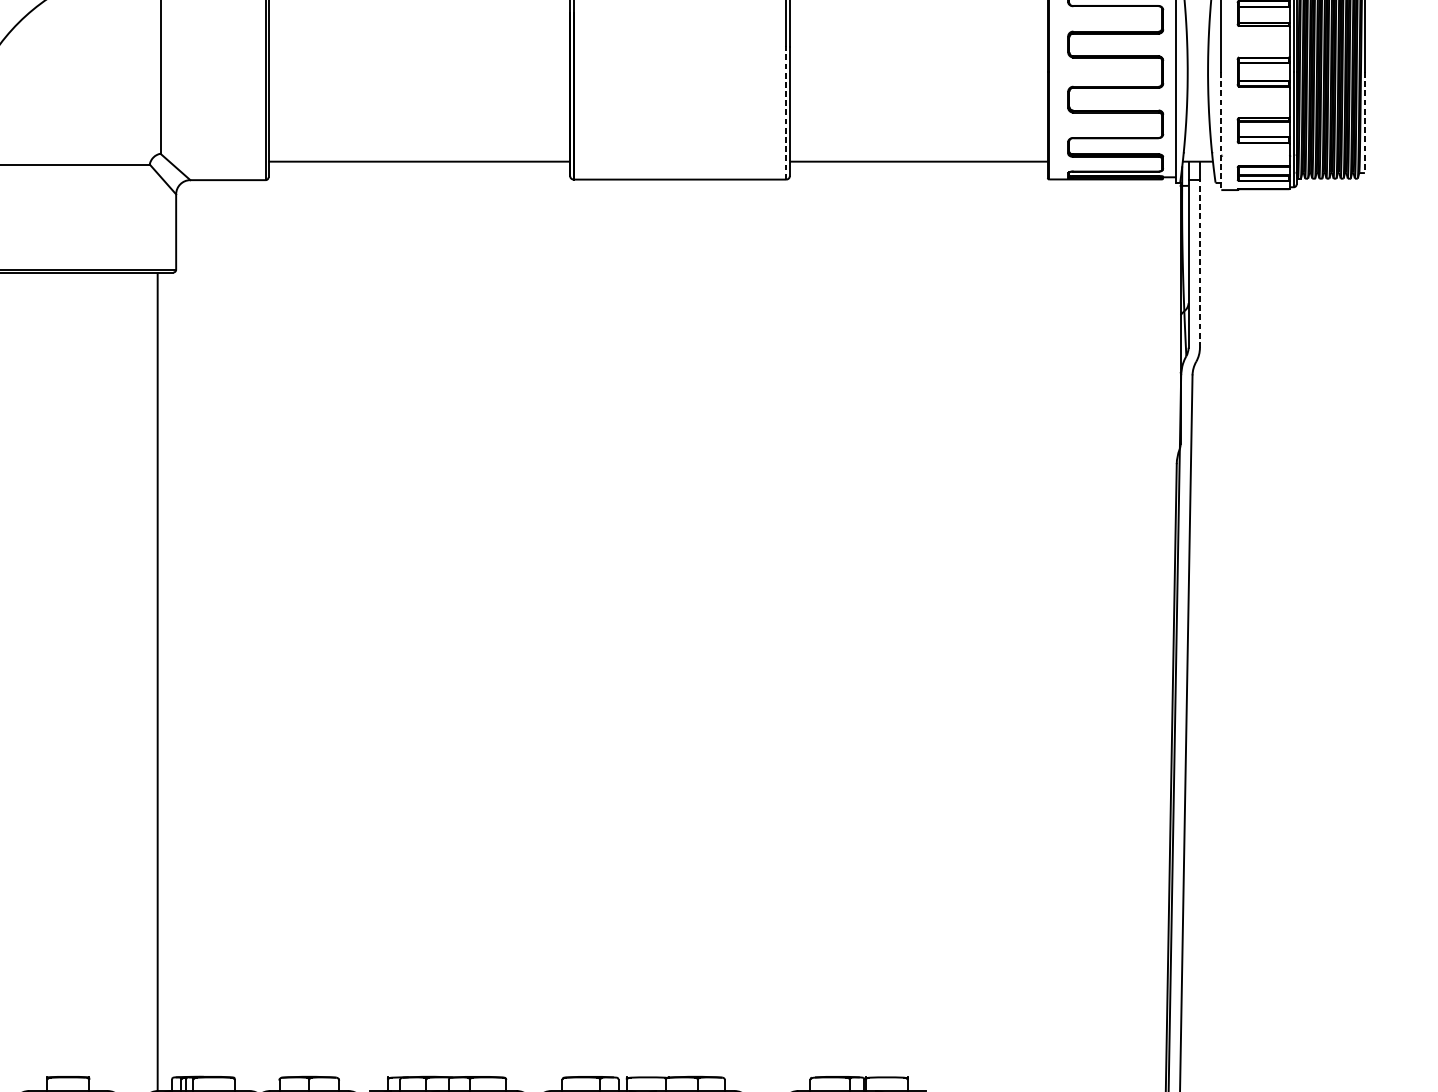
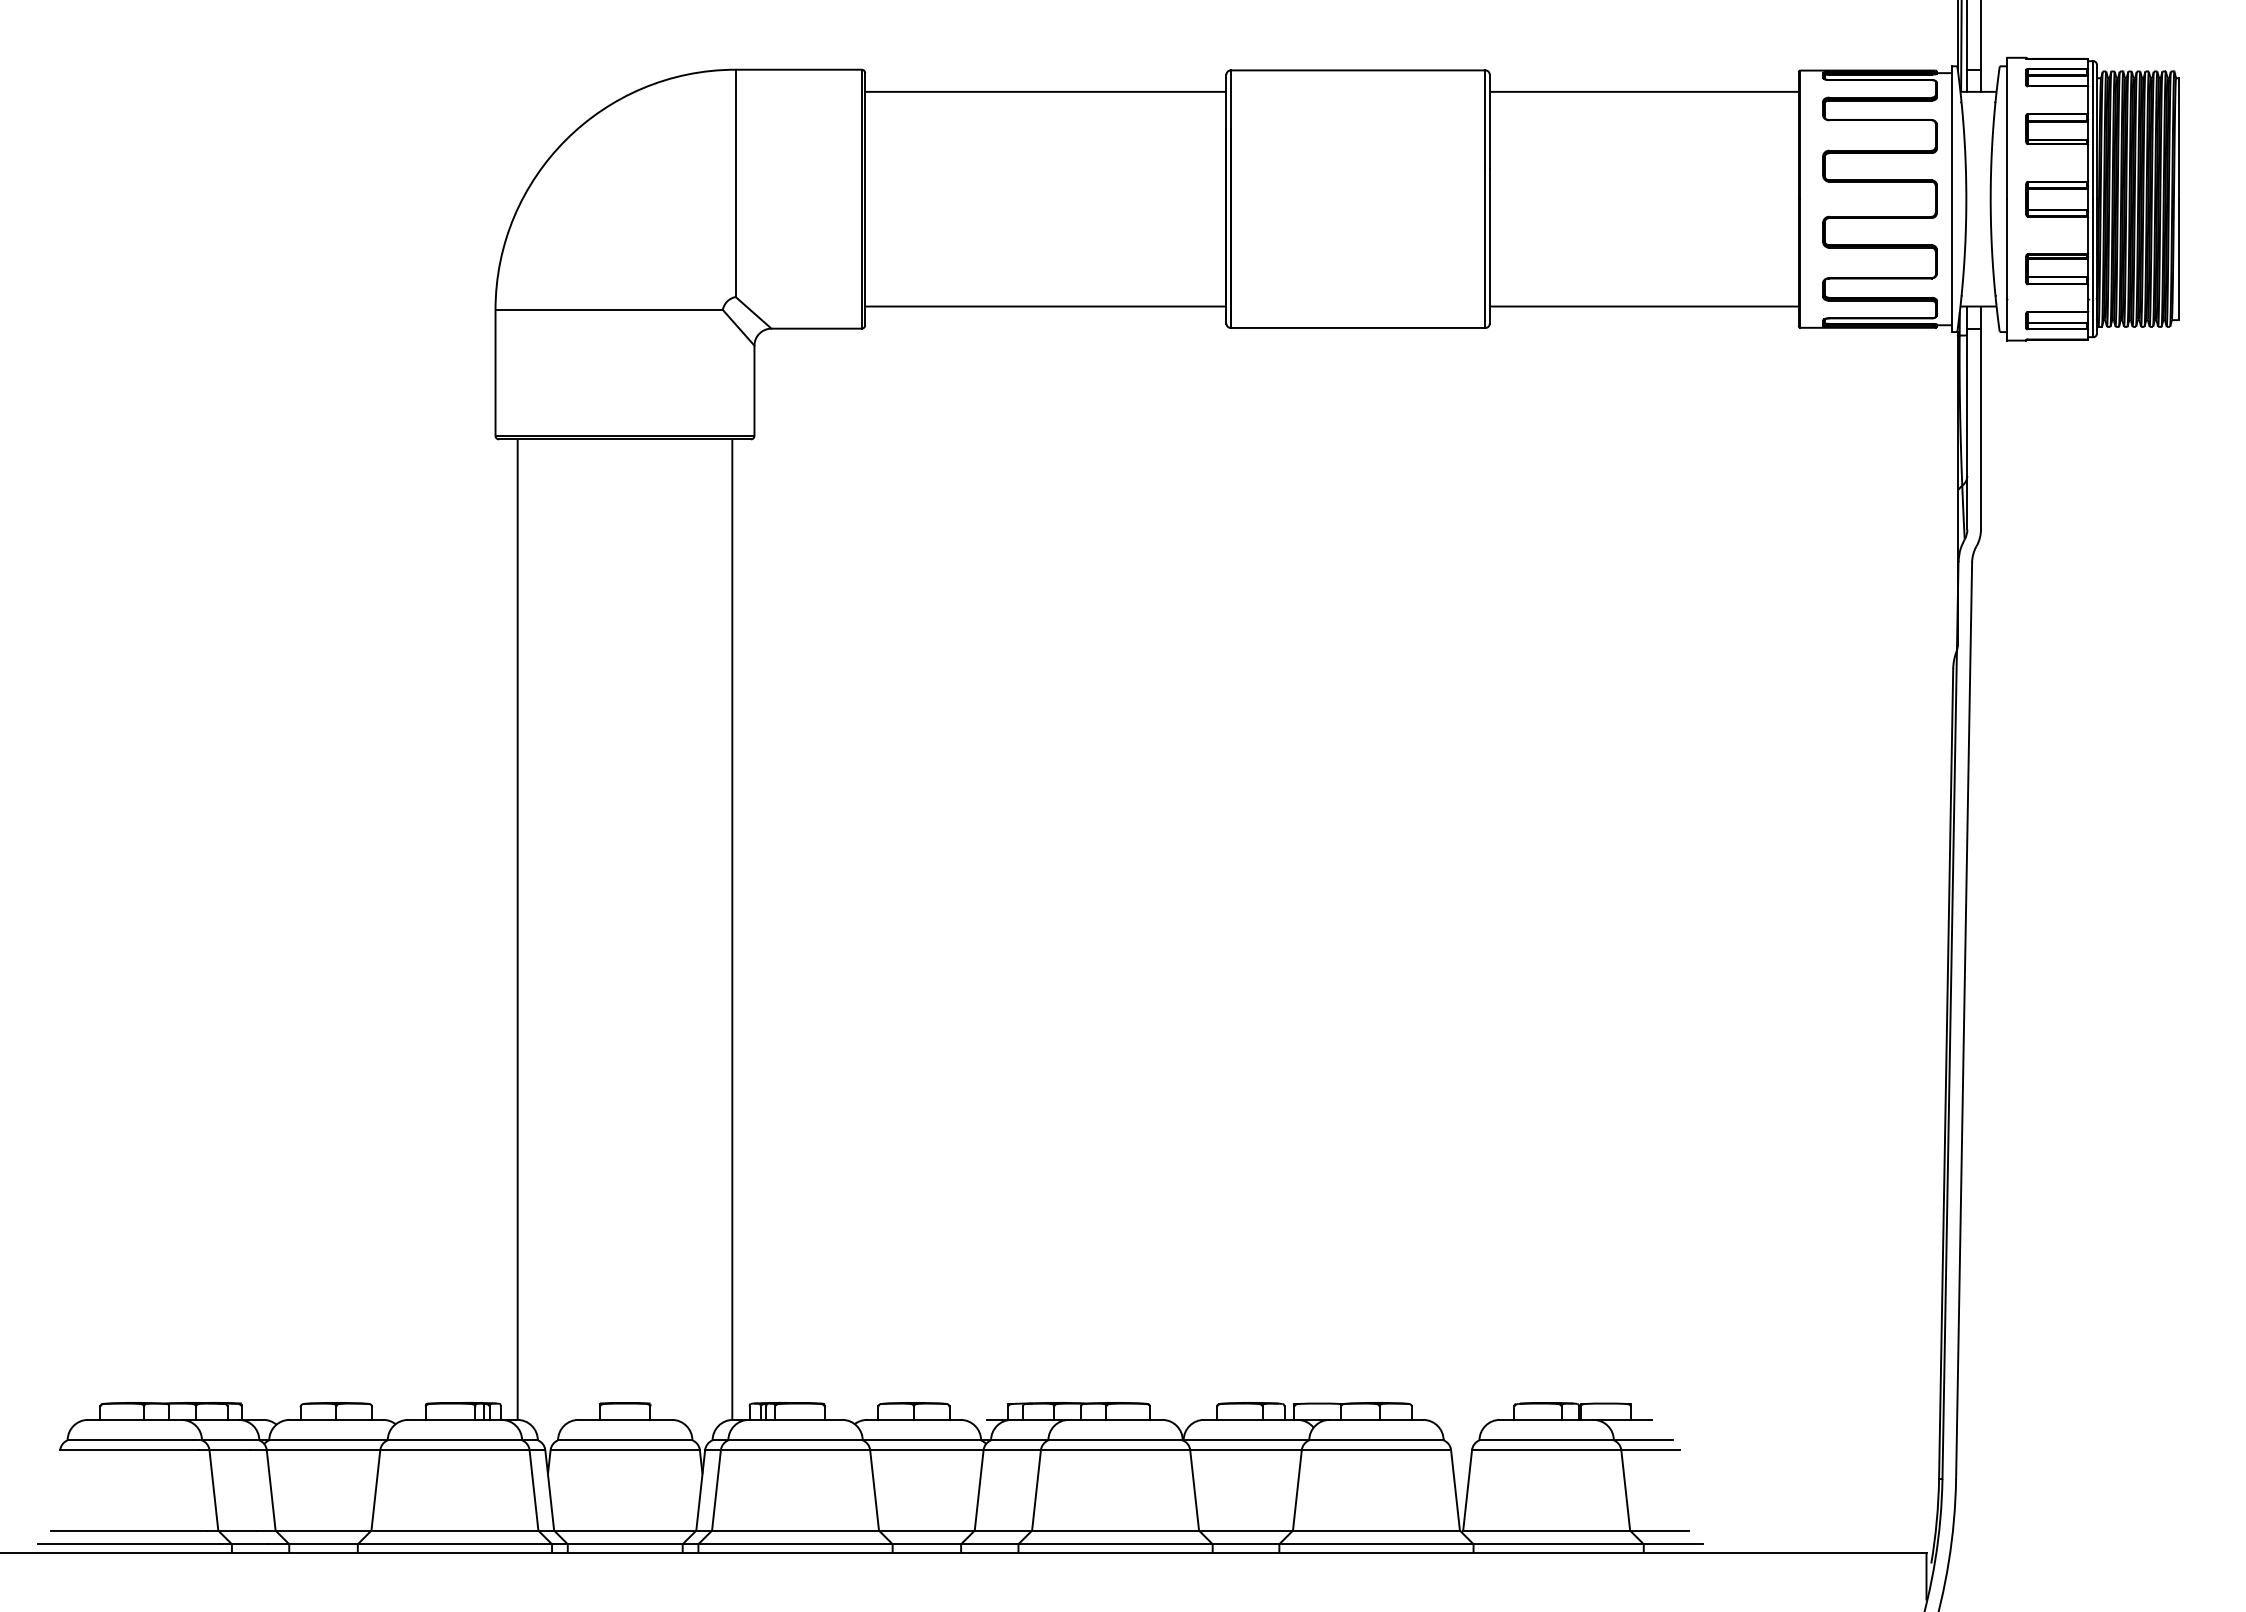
line: (786, 112) -> (1485, 247), dashed -> solid
line: (1364, 123) -> (2178, 260), dashed -> solid
line: (1221, 130) -> (2006, 269), dashed -> solid
line: (1200, 263) -> (1981, 428), dashed -> solid

